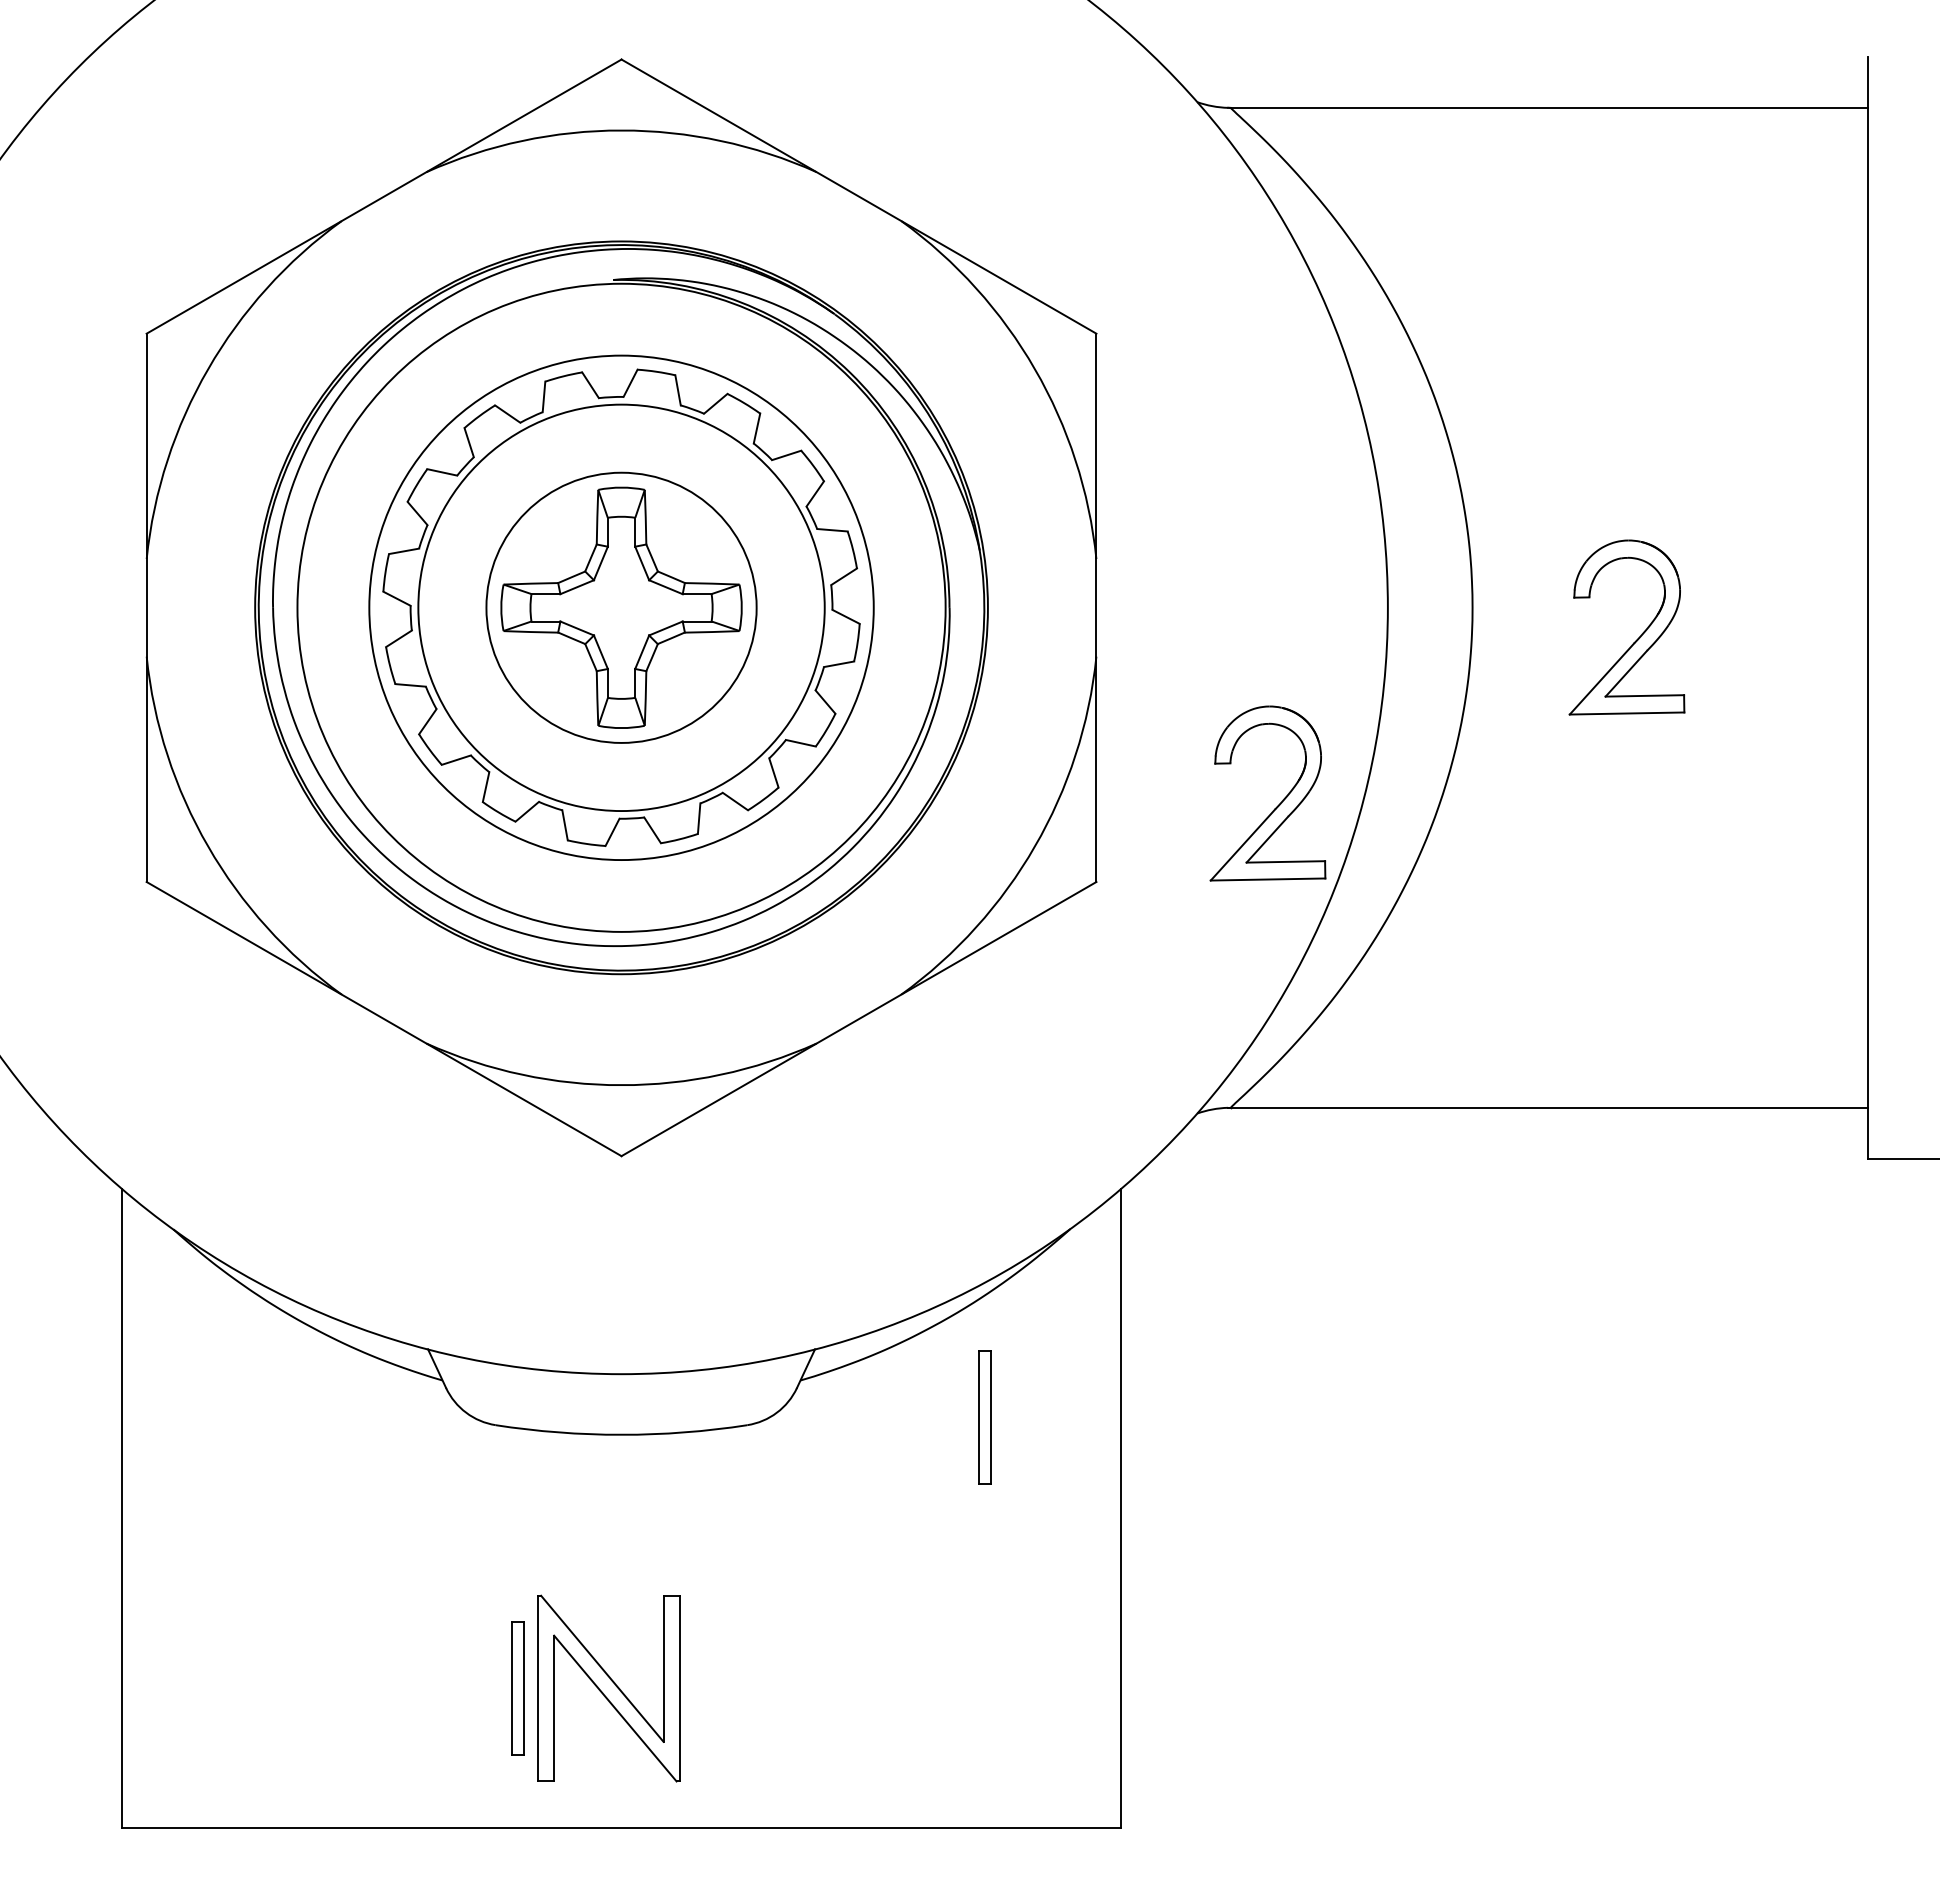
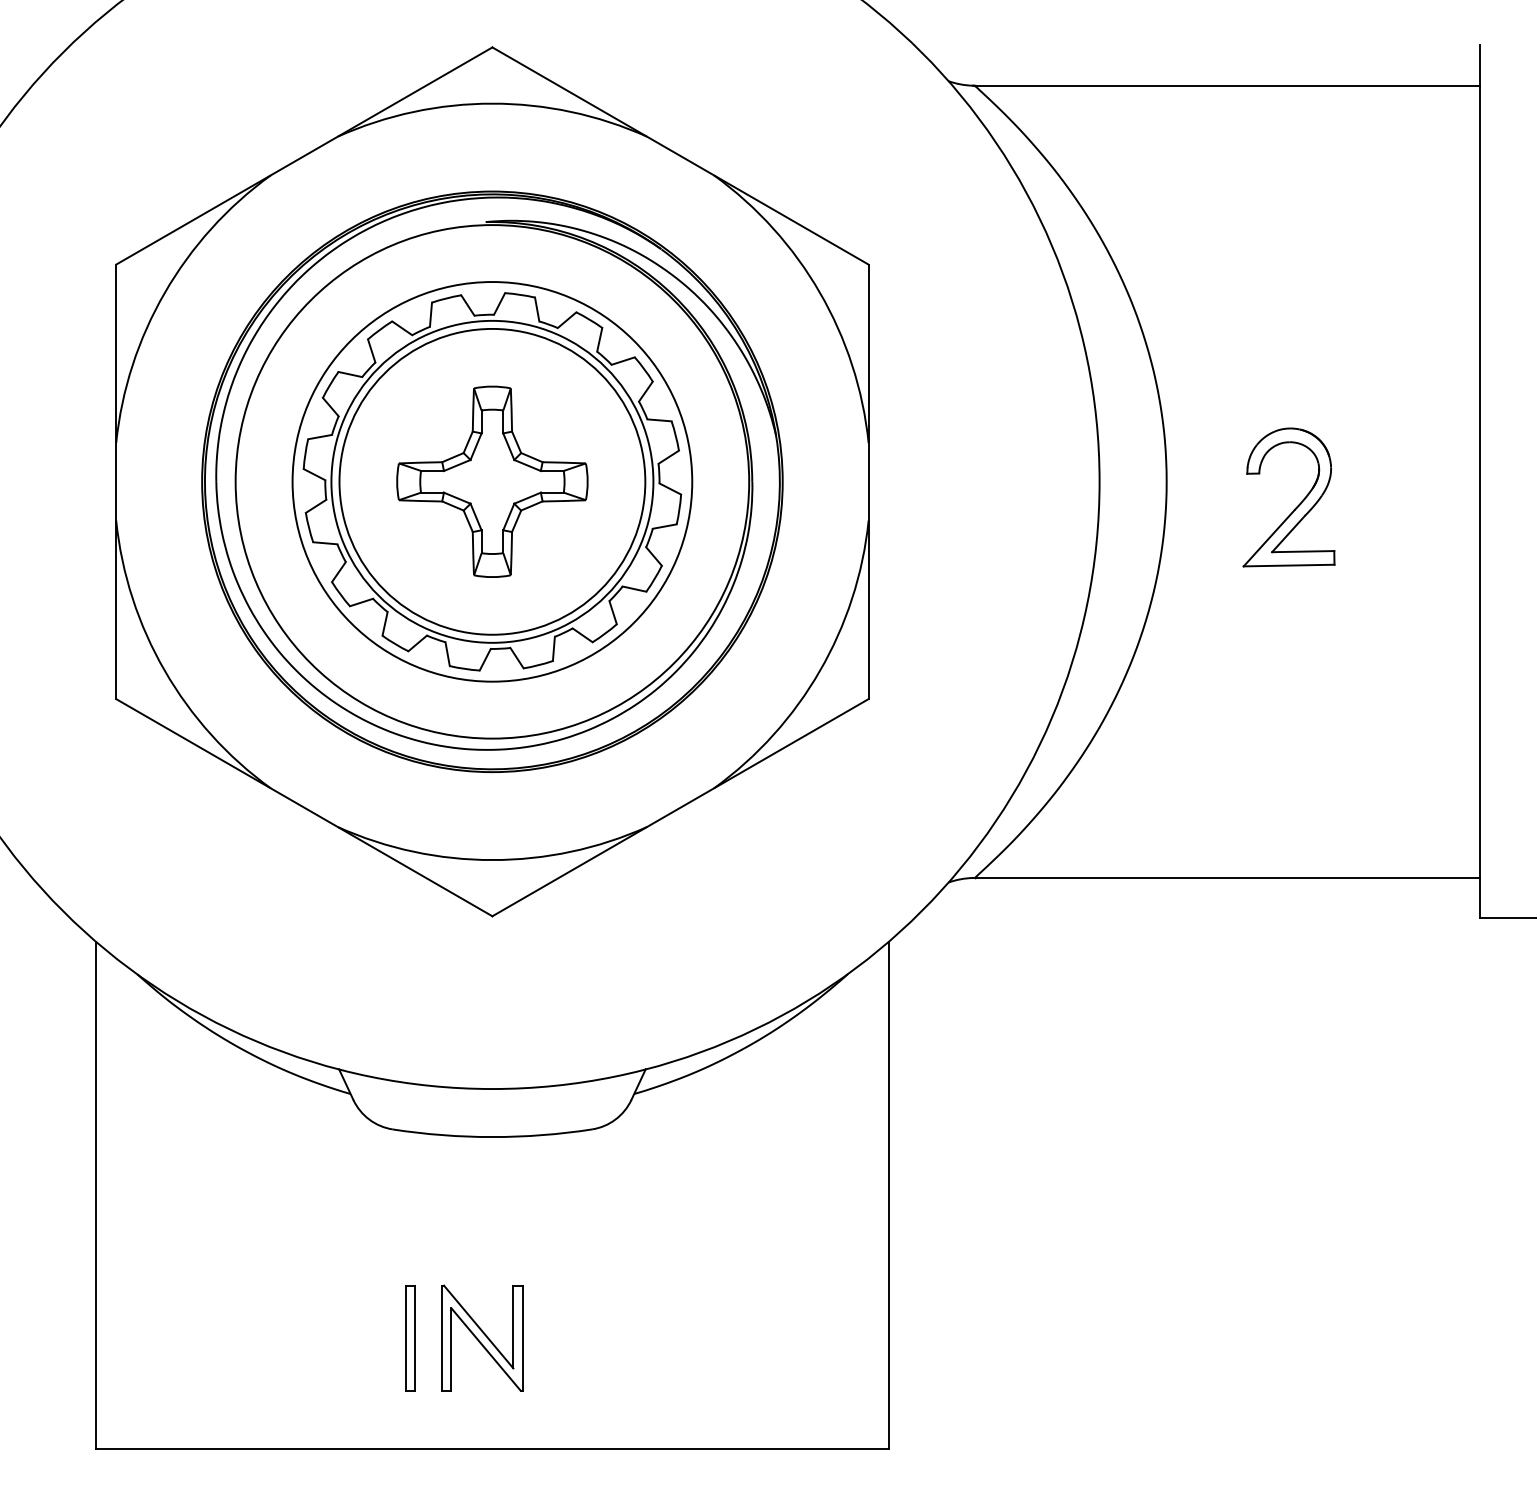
circle: (621, 607) -> (492, 481), size x1.43
part: (1278, 804) -> (1012, 637), removed
part: (984, 1417) -> (779, 1123), removed
part: (608, 1688) -> (482, 1338), size x0.71

